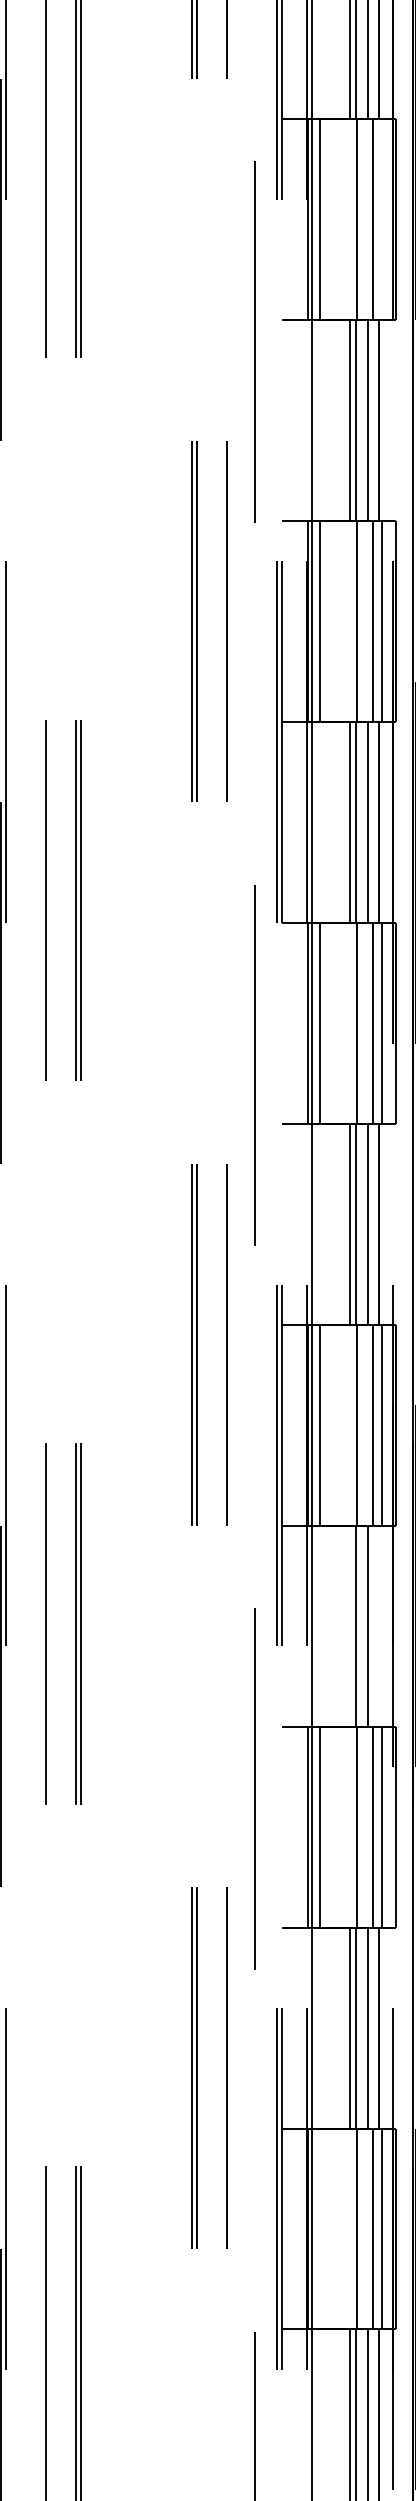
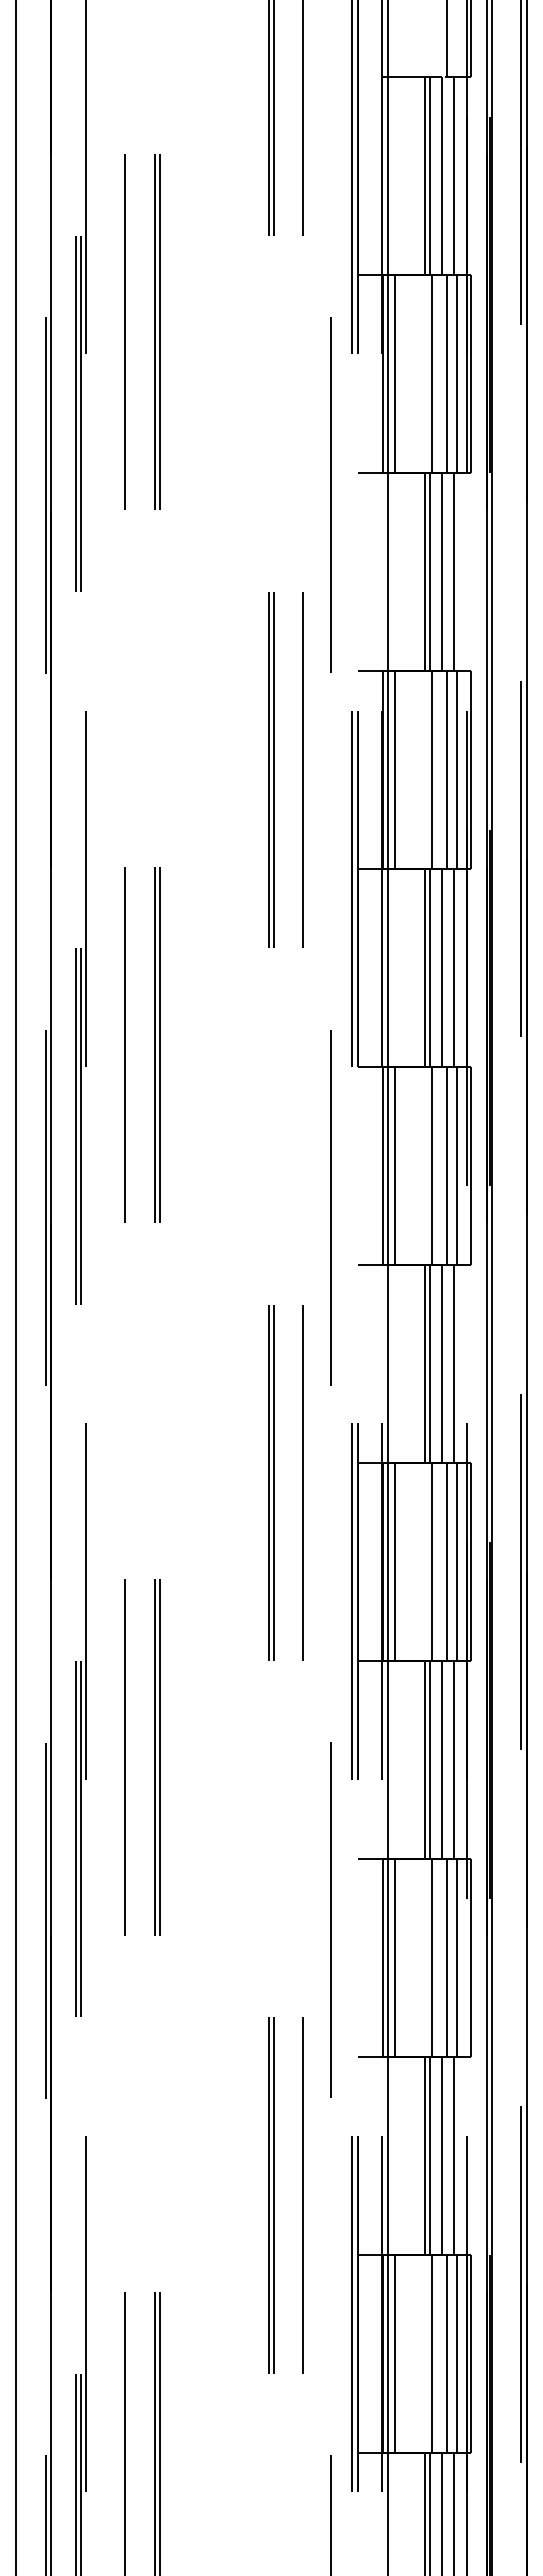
line: (382, 220) -> (456, 374), added
line: (349, 1625) -> (424, 1759), added
line: (379, 1625) -> (453, 1759), added
line: (320, 2228) -> (395, 2353), added

